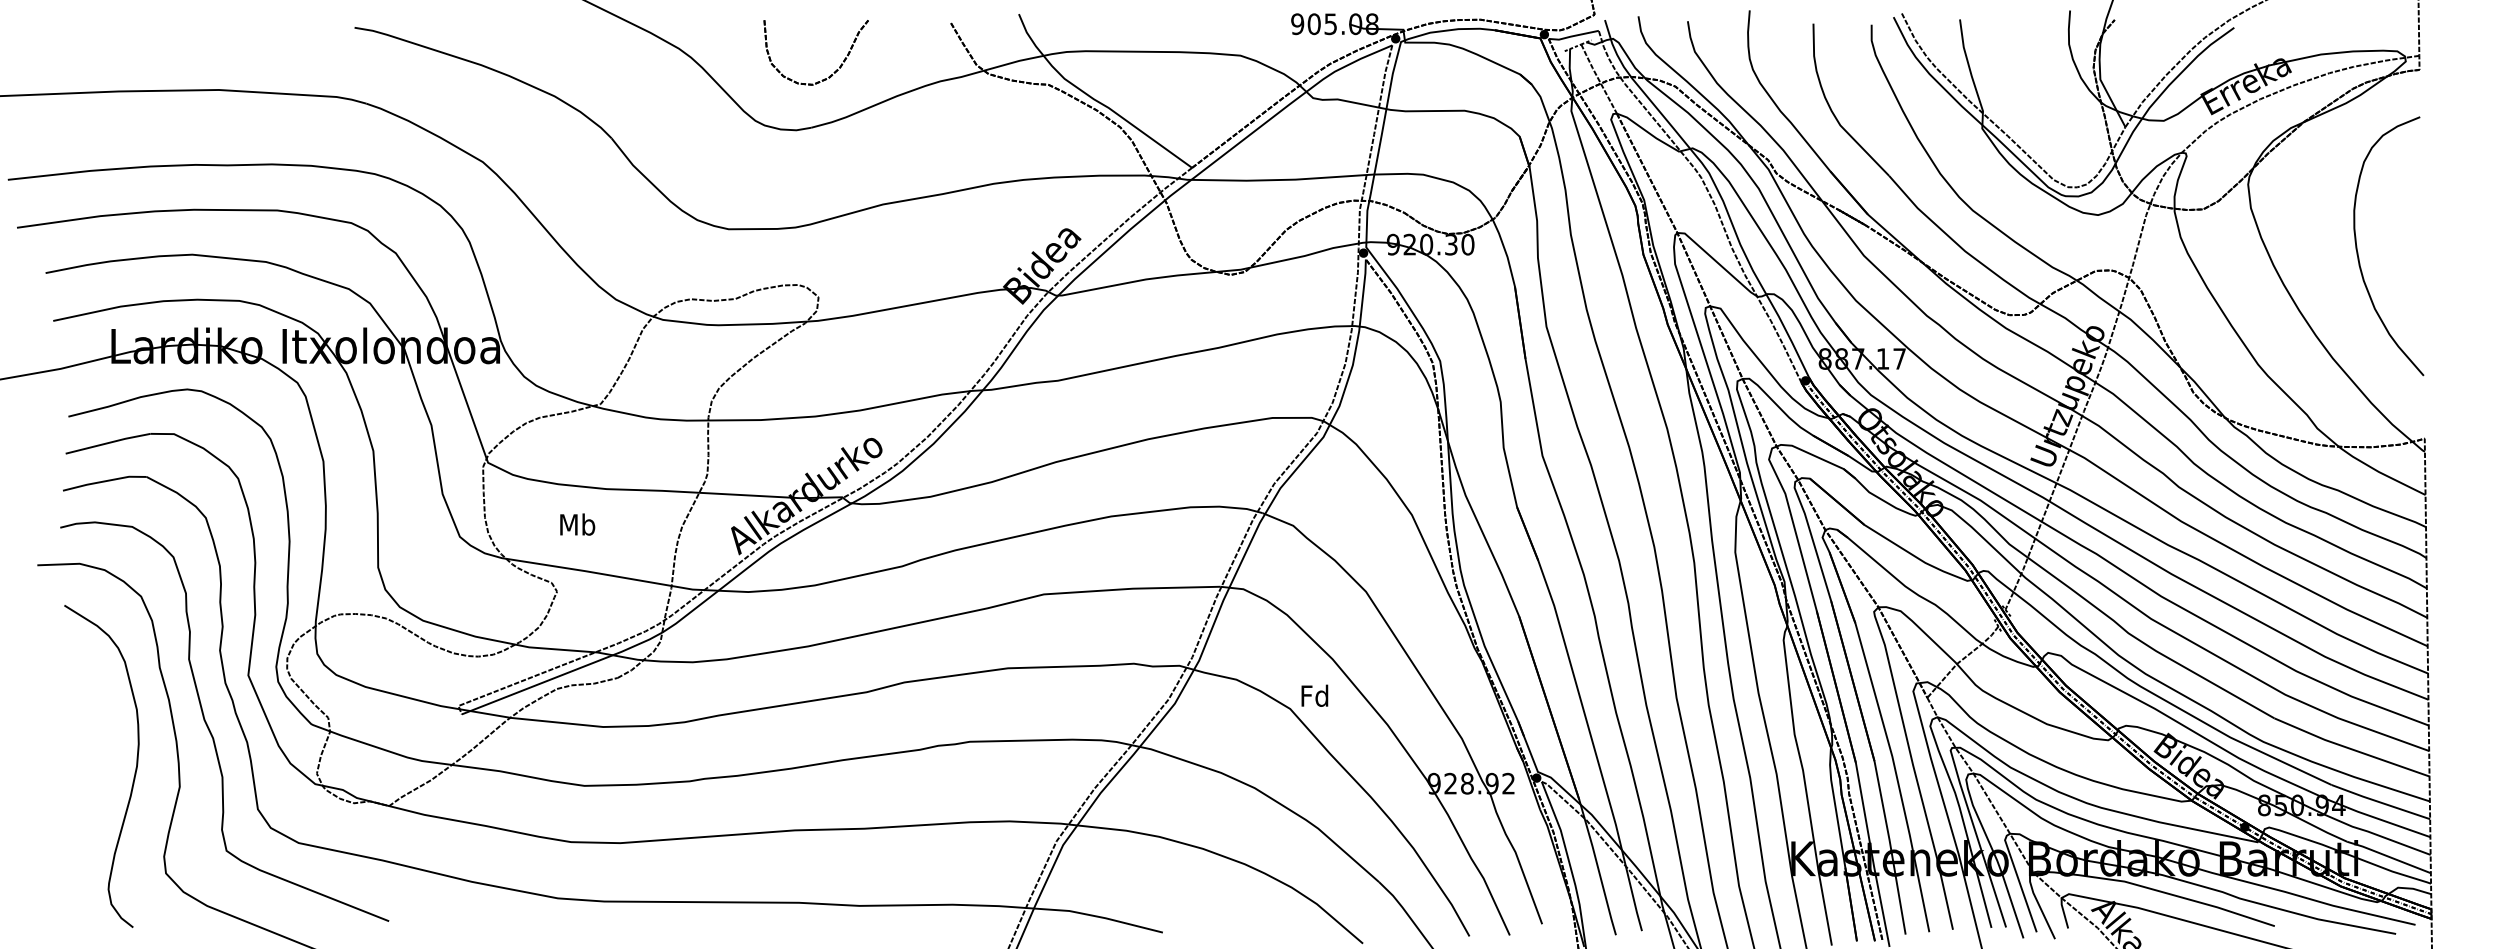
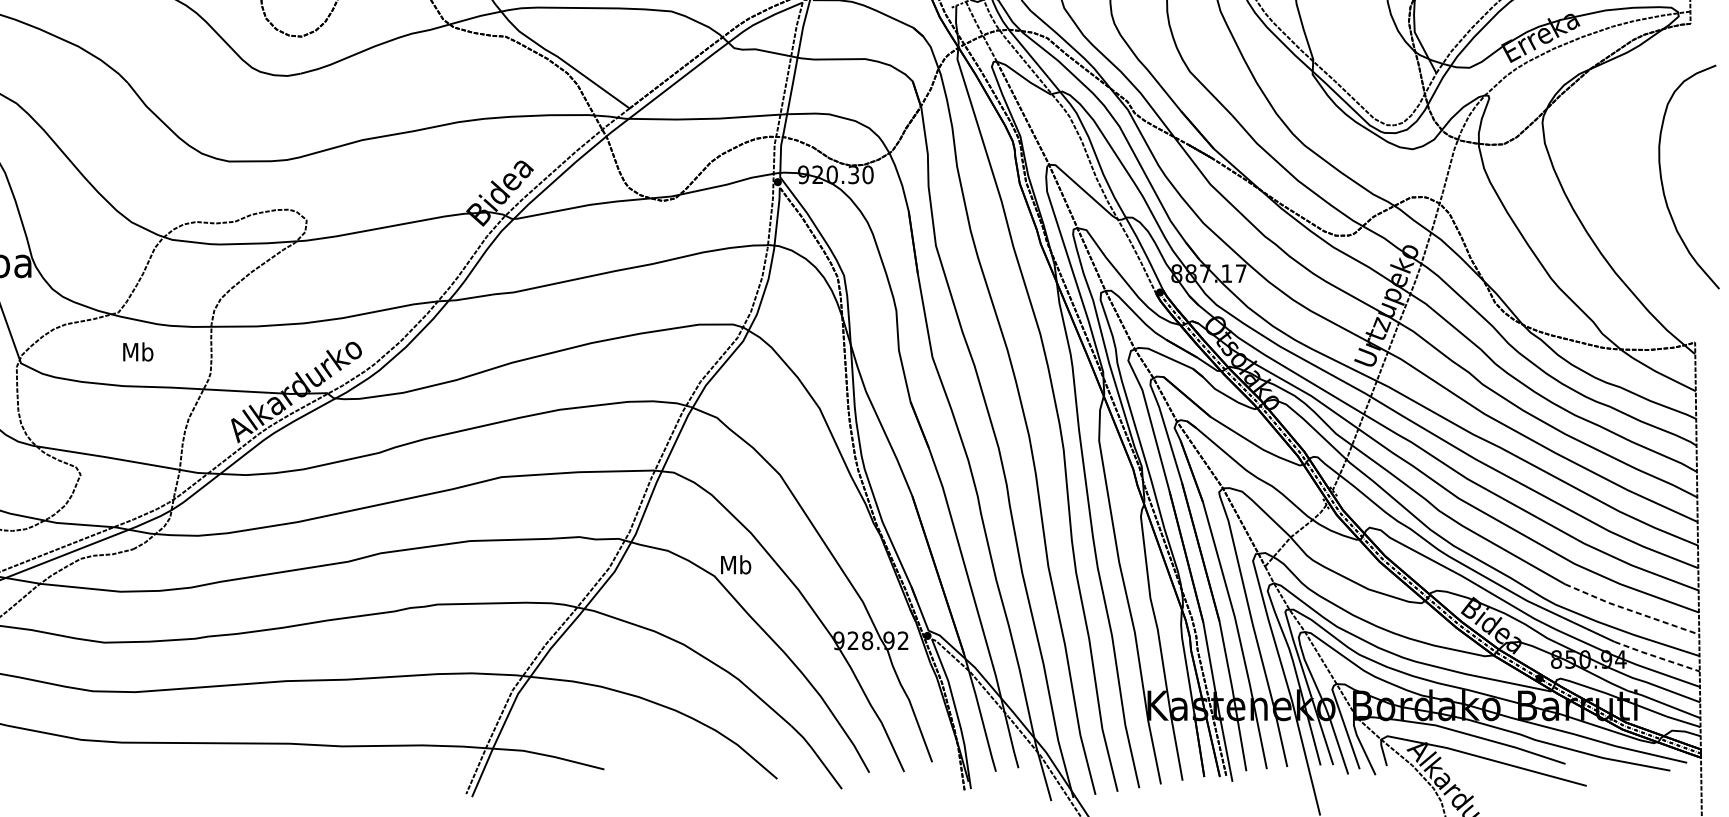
curve: (2358, 252) -> (1662, 182), moved
text: (577, 524) -> (138, 351), moved
text: (1314, 695) -> (735, 564), Fd -> Mb
line: (2351, 749) -> (1631, 611), solid -> dashed
line: (2380, 802) -> (1656, 657), solid -> dashed

